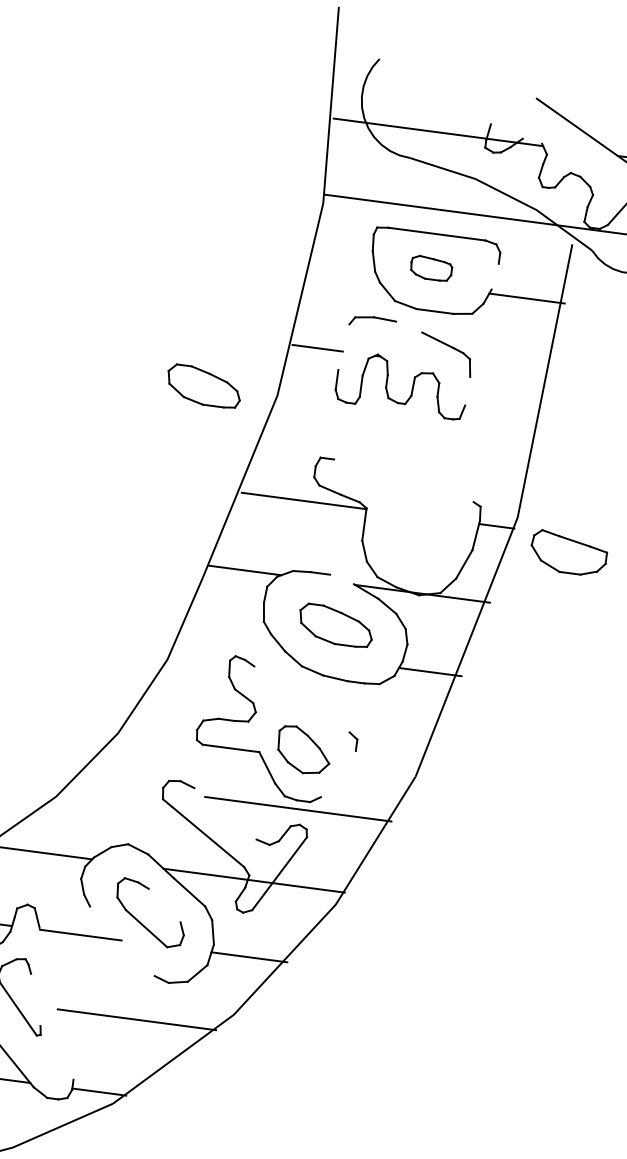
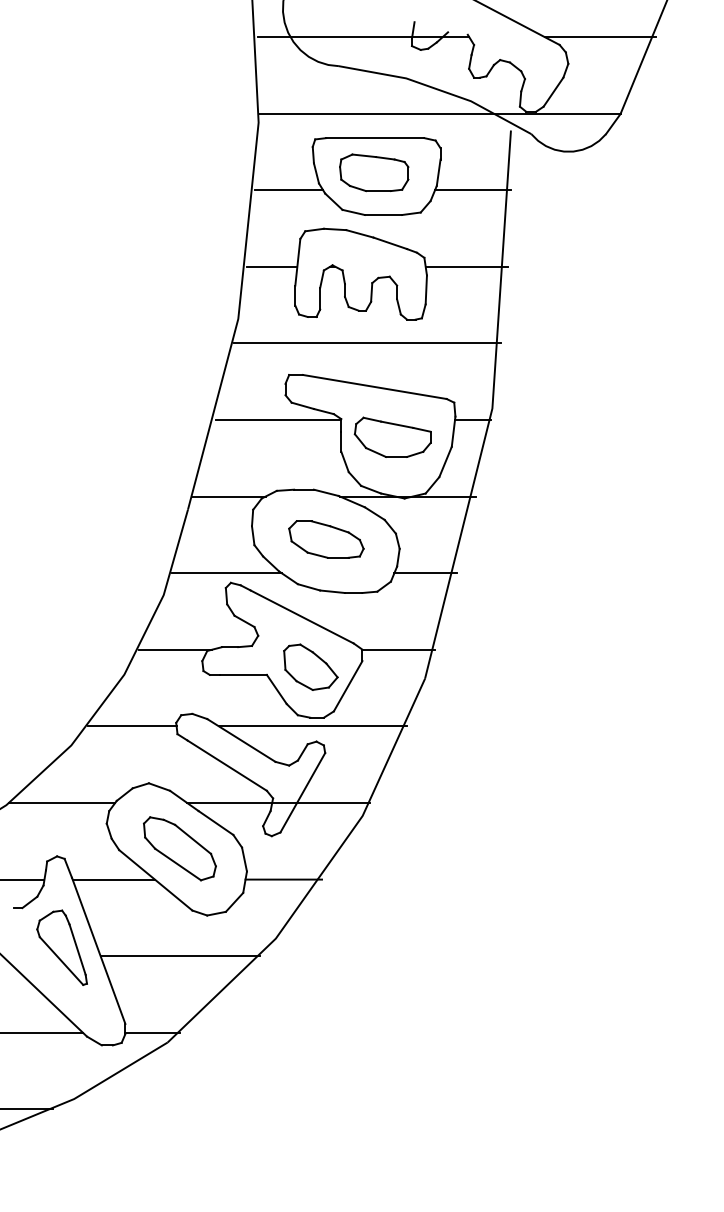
part: (431, 268) -> (374, 172), size x1.67
line: (344, 274) -> (289, 190), added
line: (495, 276) -> (438, 172), added
line: (408, 326) -> (359, 233), added
line: (343, 346) -> (297, 261), added
line: (510, 373) -> (466, 266), added
part: (204, 386) -> (164, 319), removed
line: (466, 390) -> (425, 289), added
line: (402, 436) -> (367, 343), added
line: (403, 480) -> (374, 386), added
part: (568, 552) -> (392, 436), moved
line: (341, 578) -> (325, 492), added
line: (232, 646) -> (226, 573), added
line: (301, 698) -> (301, 616), added
line: (171, 714) -> (174, 649), added
line: (393, 744) -> (398, 649), added
line: (337, 774) -> (347, 686), added
line: (118, 785) -> (131, 726), added
line: (225, 813) -> (241, 740), added
line: (165, 904) -> (193, 838), added
line: (122, 941) -> (155, 880), added
line: (35, 999) -> (77, 949), added
line: (56, 1003) -> (98, 950), added

